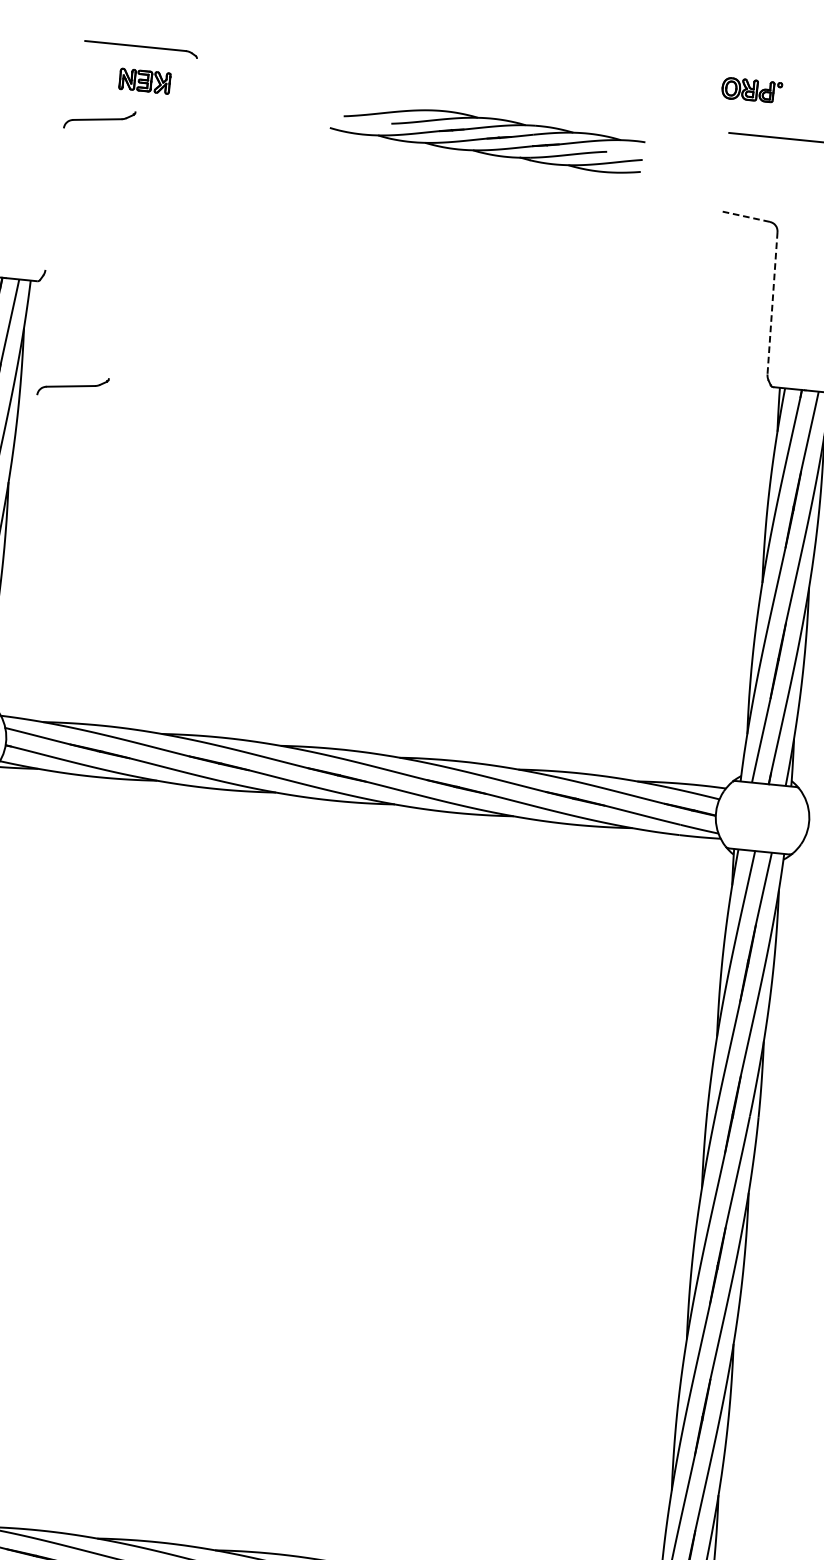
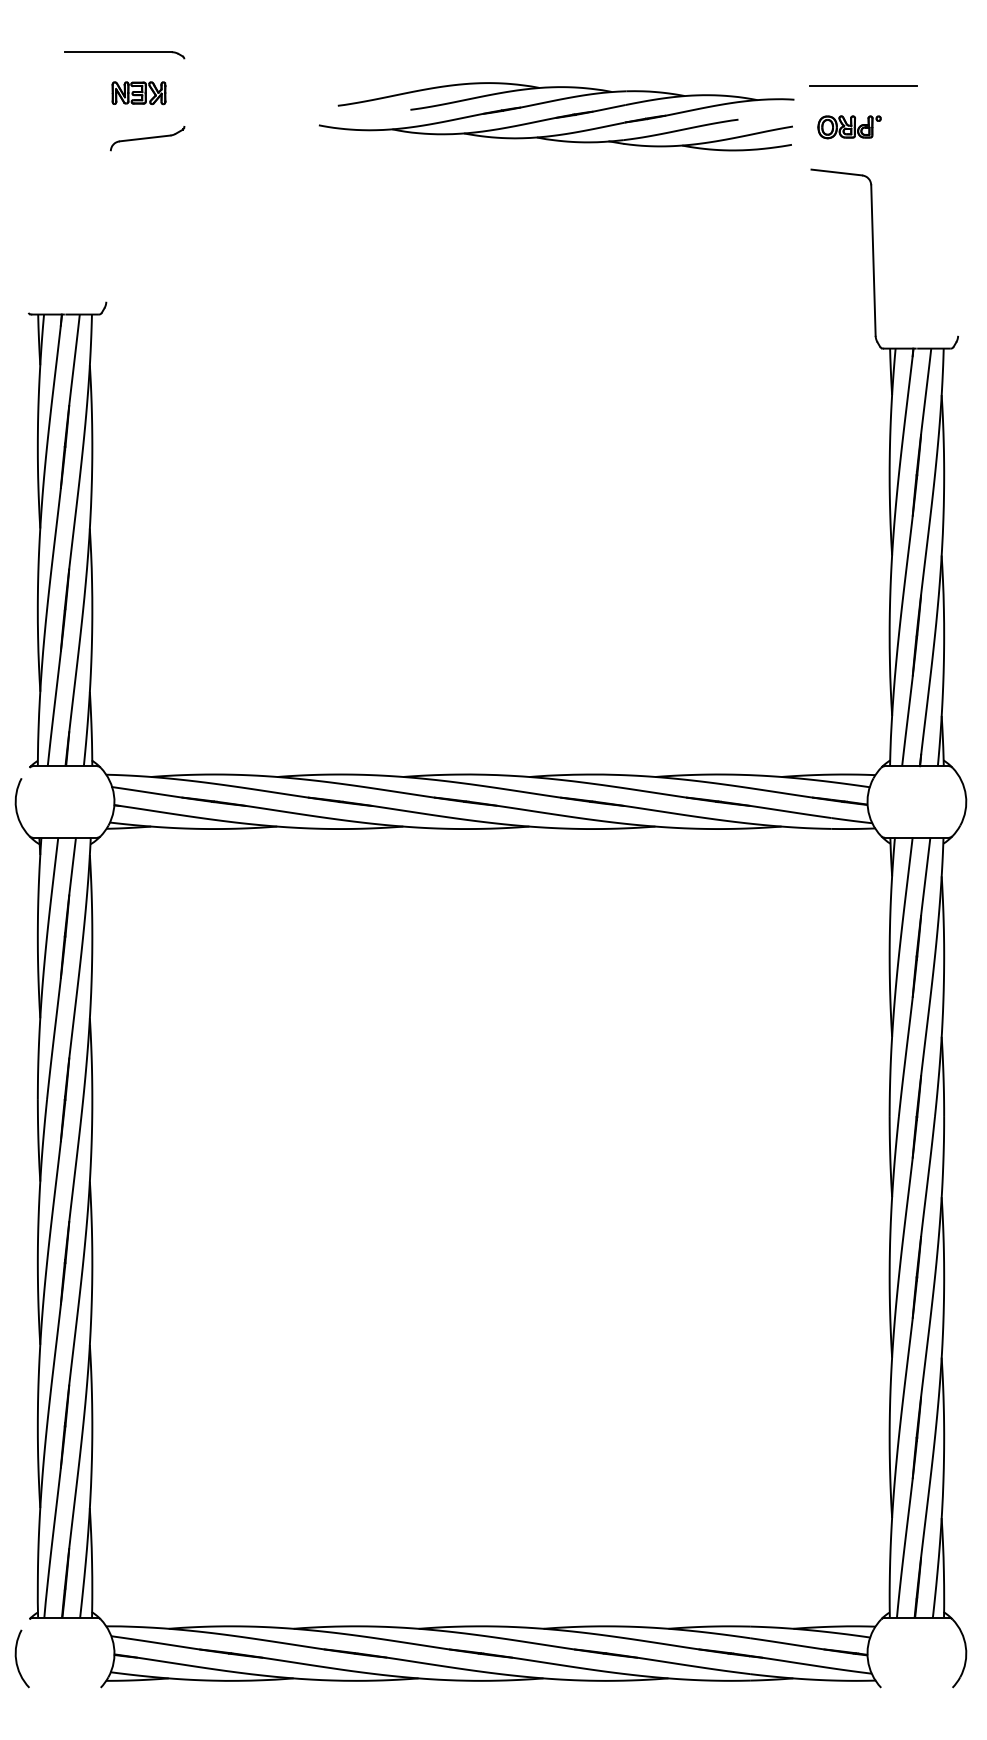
part: (140, 49) -> (124, 55), moved
part: (144, 81) -> (138, 93), moved
part: (751, 90) -> (849, 127), moved
part: (487, 137) -> (556, 116), size x1.43
line: (745, 216) -> (836, 172), dashed -> solid
line: (772, 304) -> (873, 261), dashed -> solid
part: (73, 386) -> (147, 421), removed

